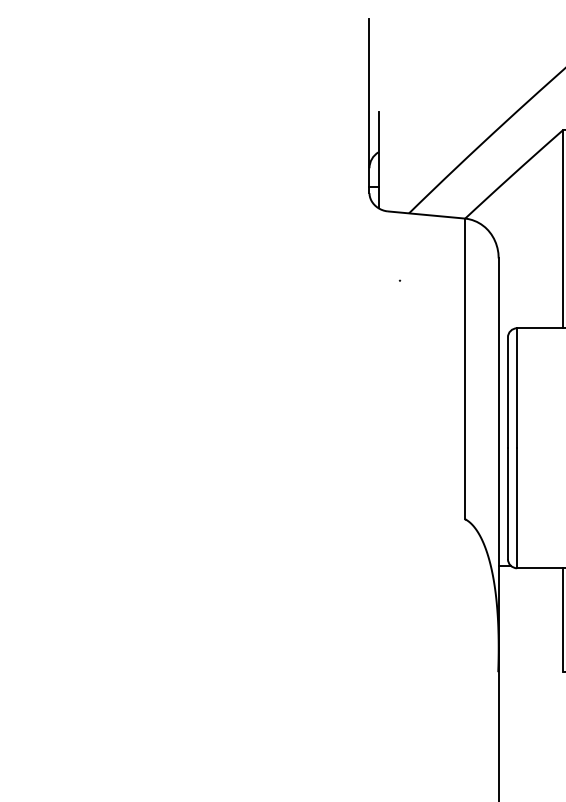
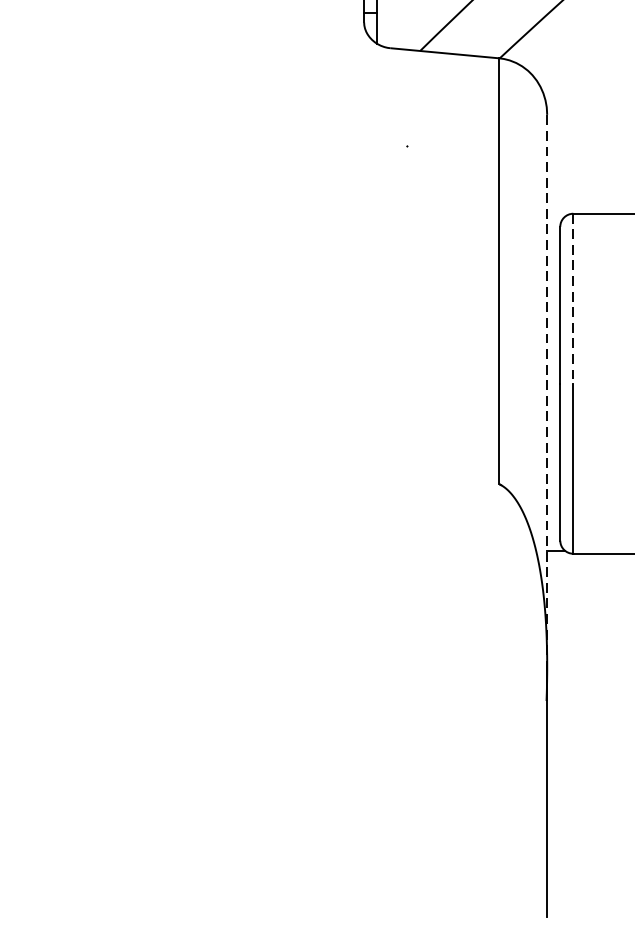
line: (517, 388) -> (573, 299), solid -> dashed
line: (498, 454) -> (546, 392), solid -> dashed

